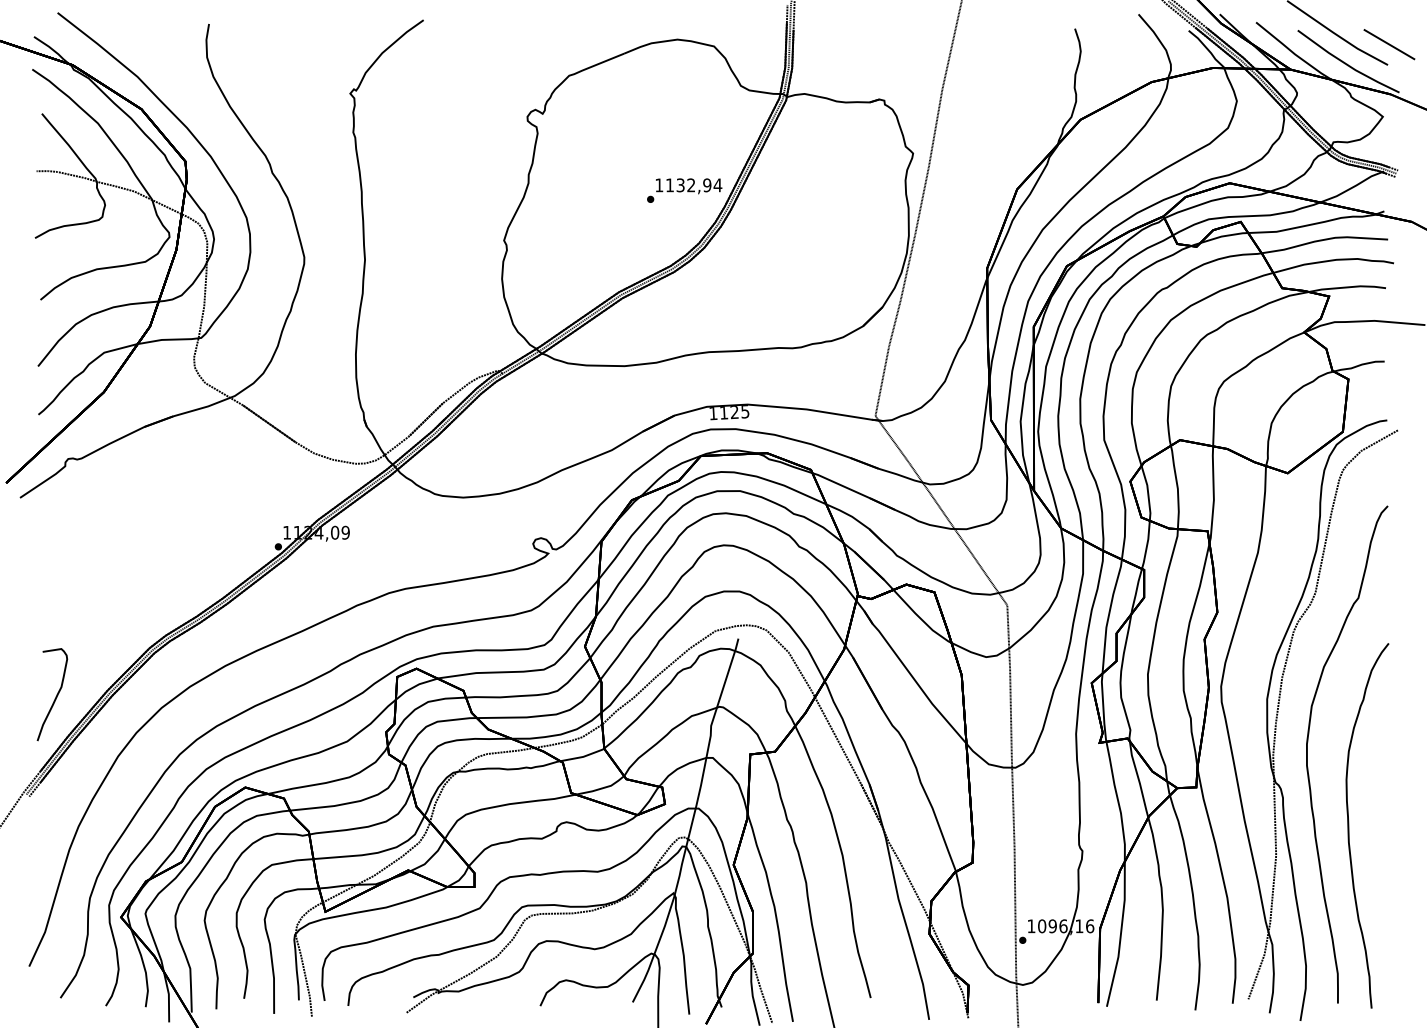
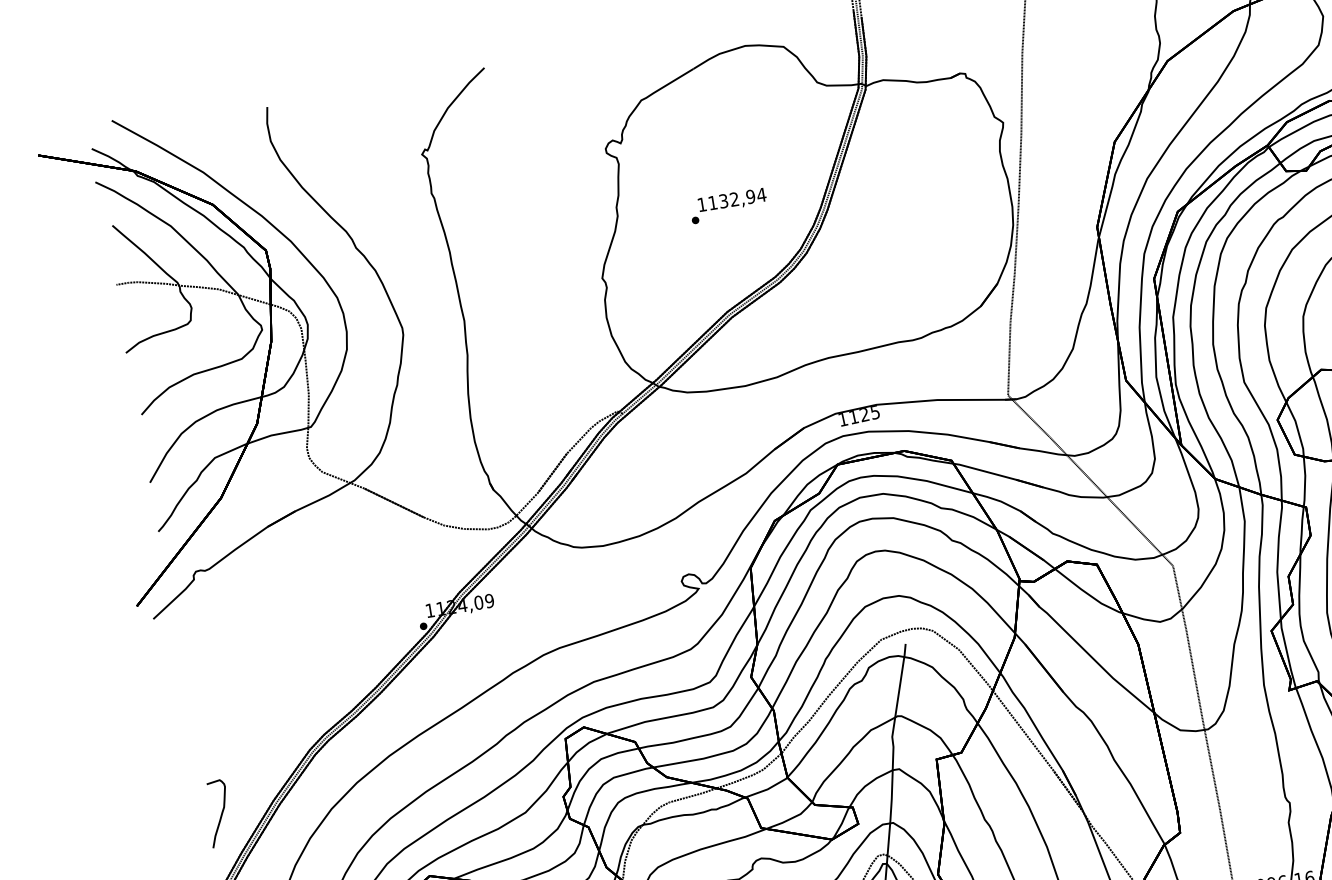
text: (684, 190) -> (728, 205), moved
part: (52, 694) -> (218, 813), size x0.7

